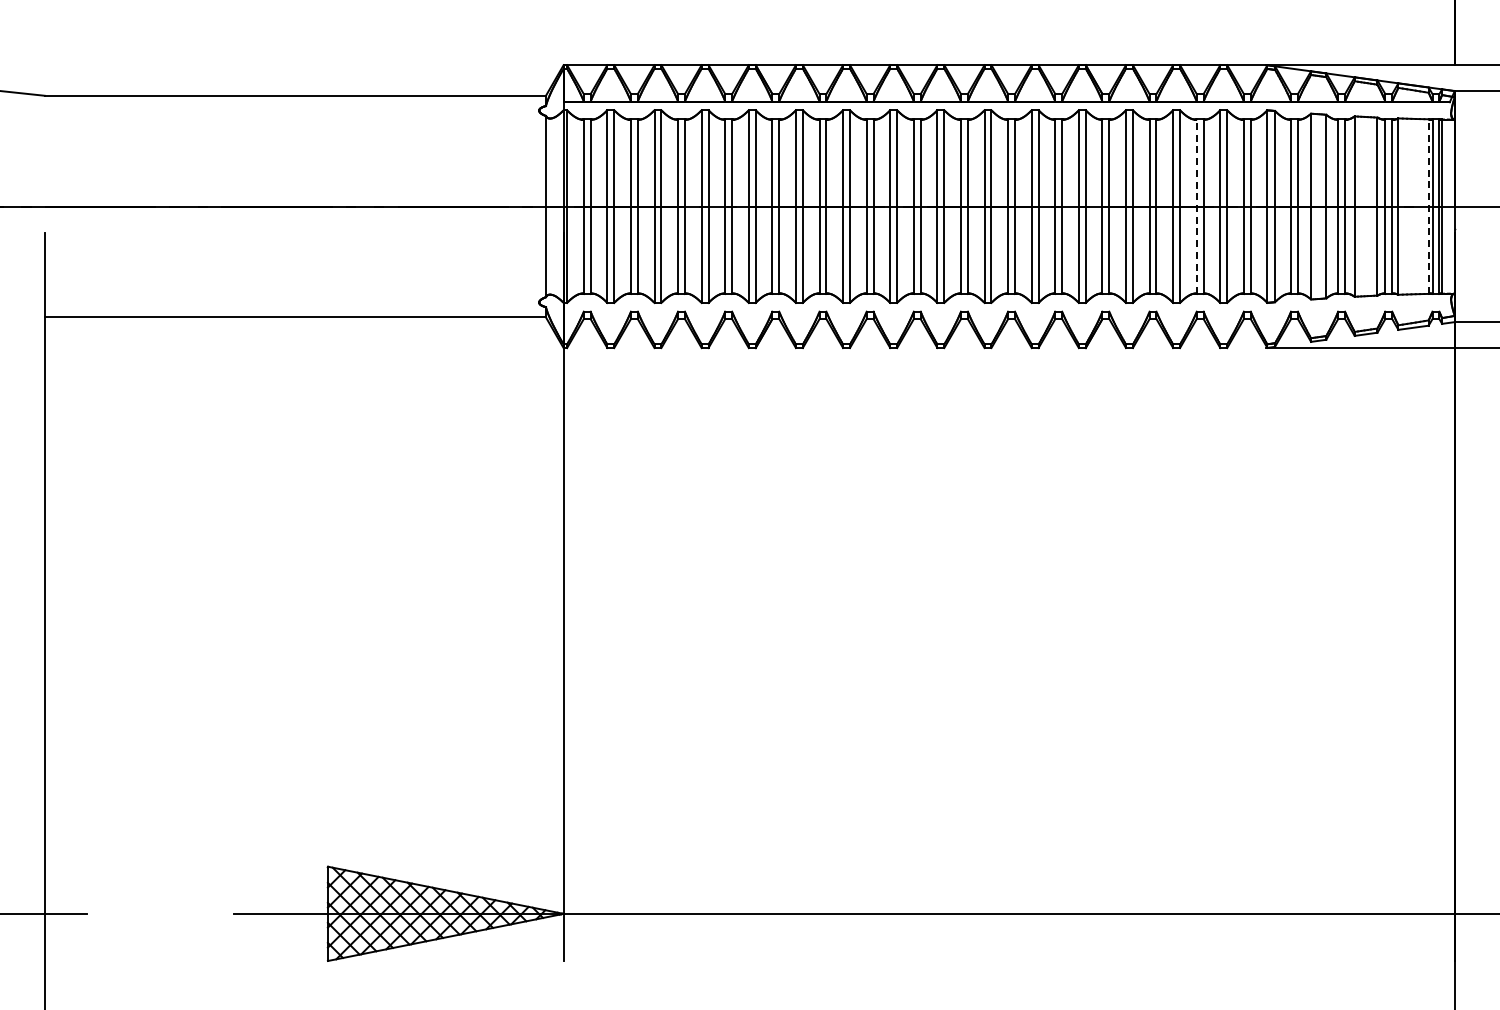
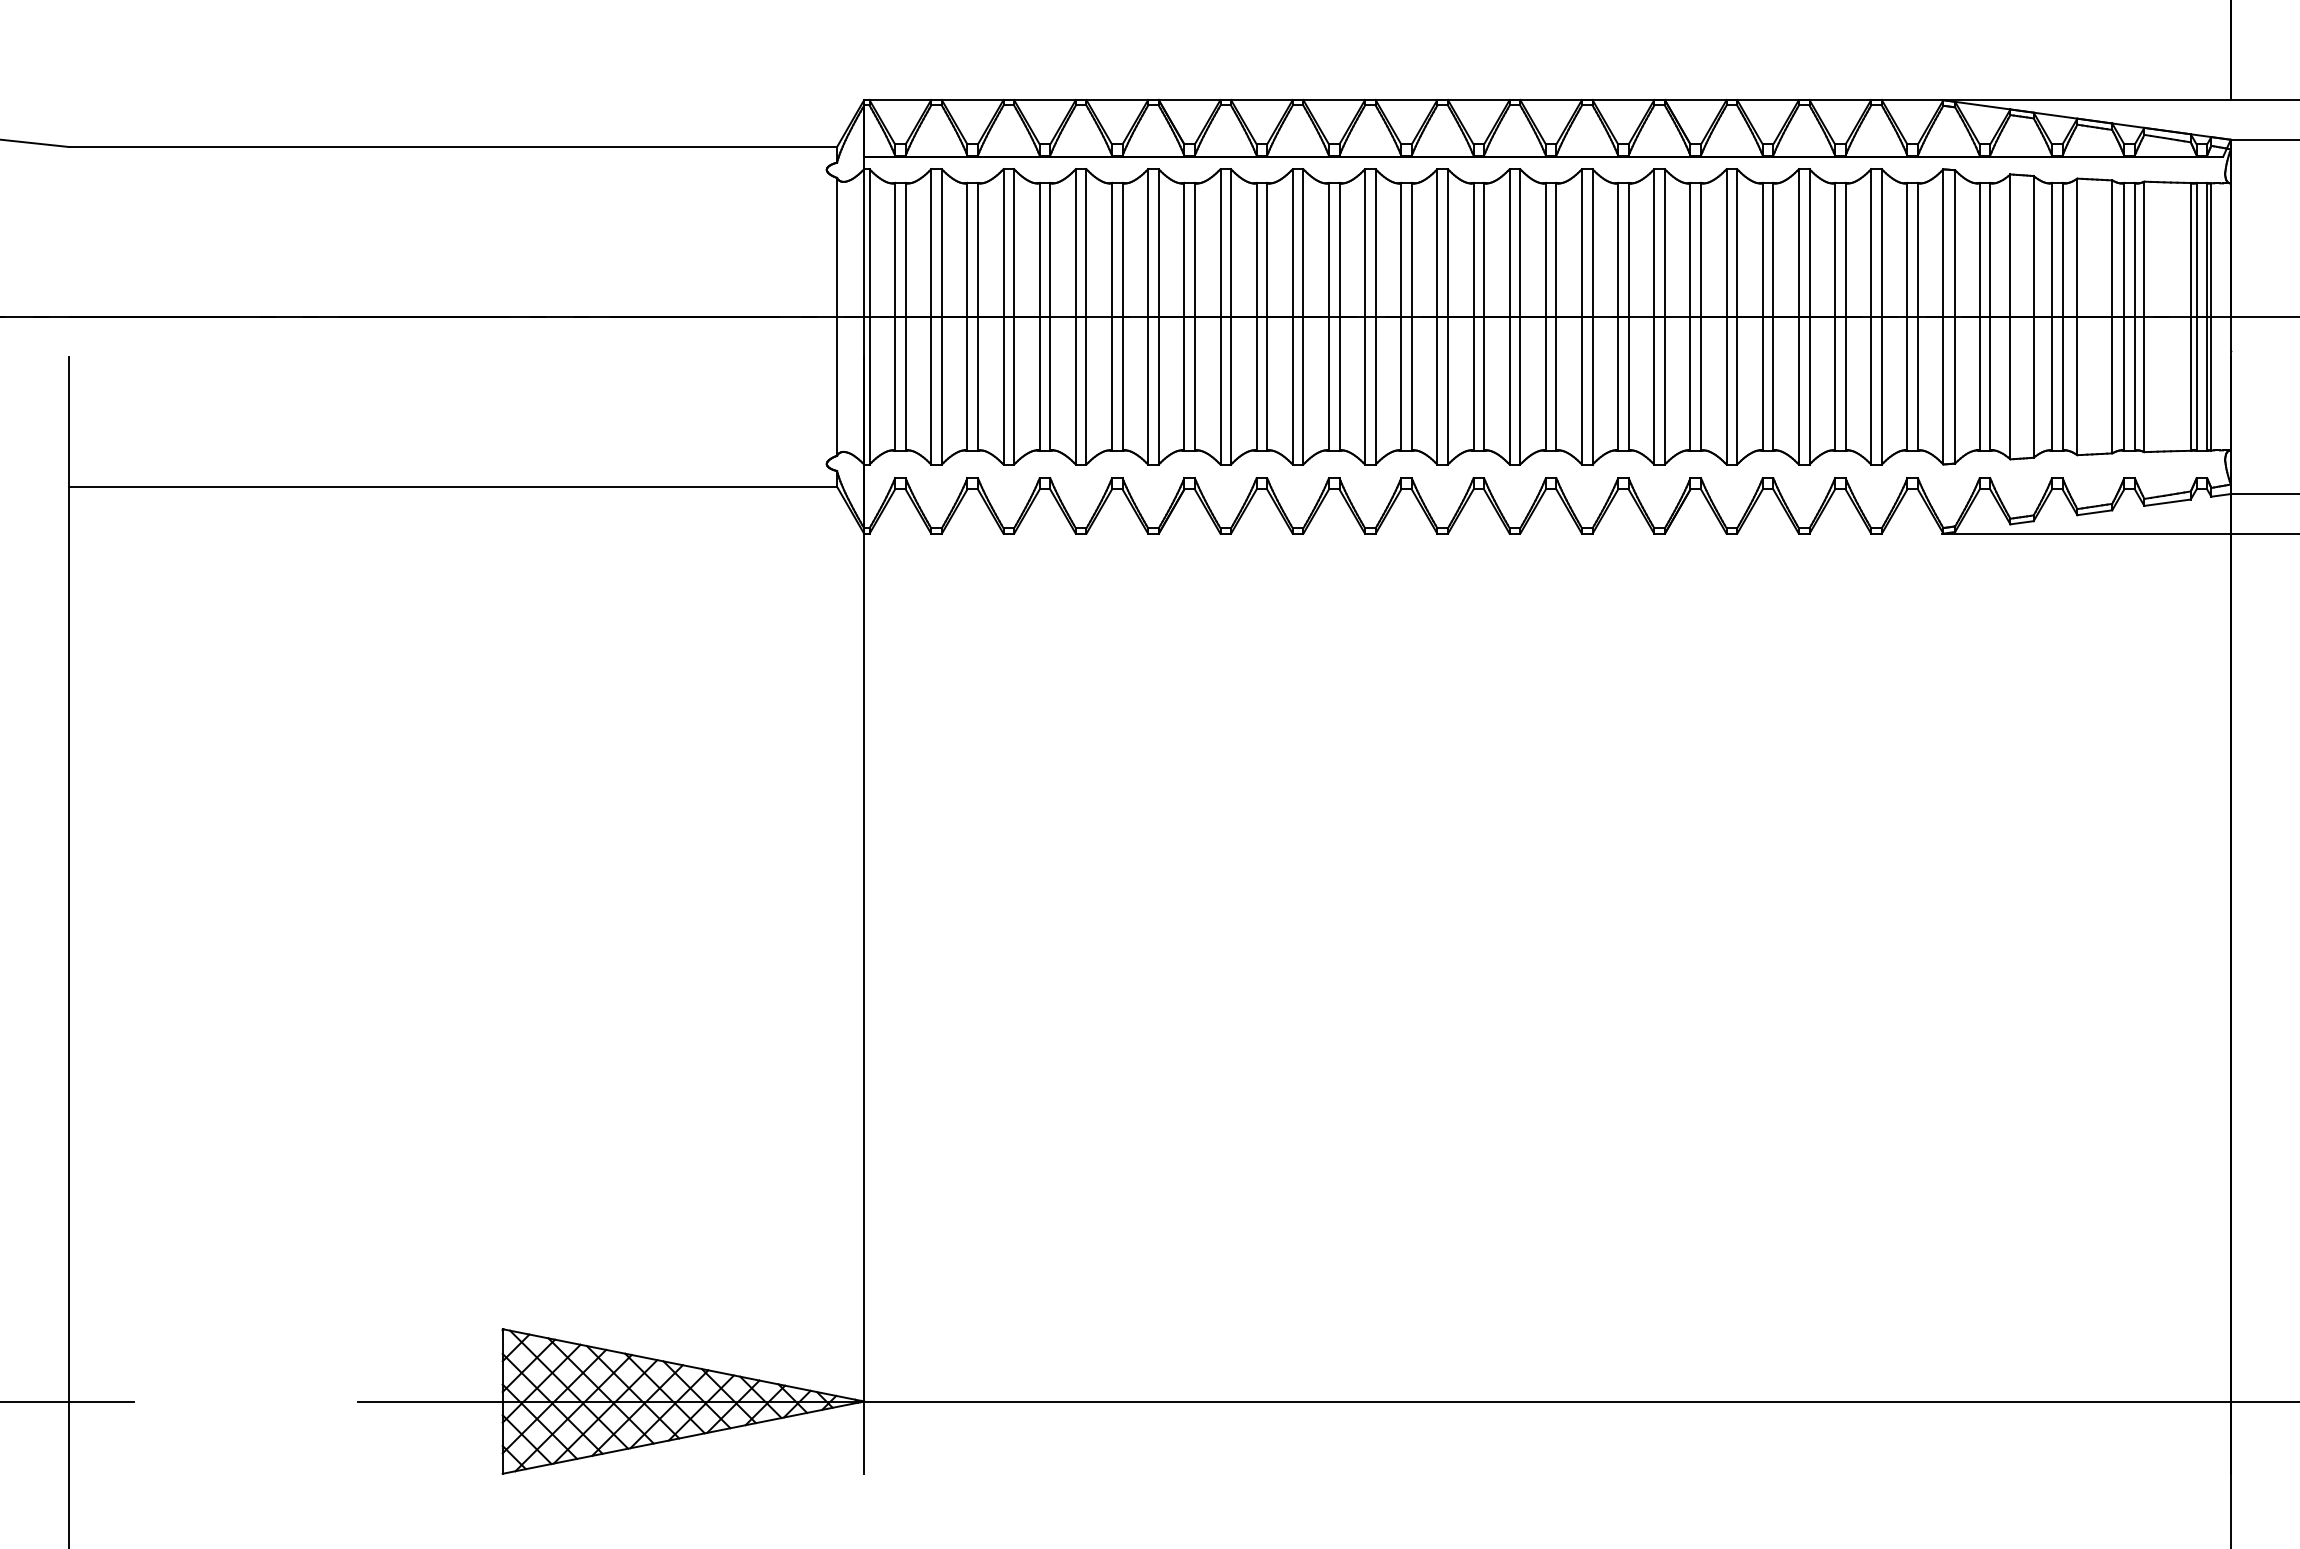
line: (1196, 206) -> (1834, 316), dashed -> solid
line: (1428, 206) -> (2190, 316), dashed -> solid

